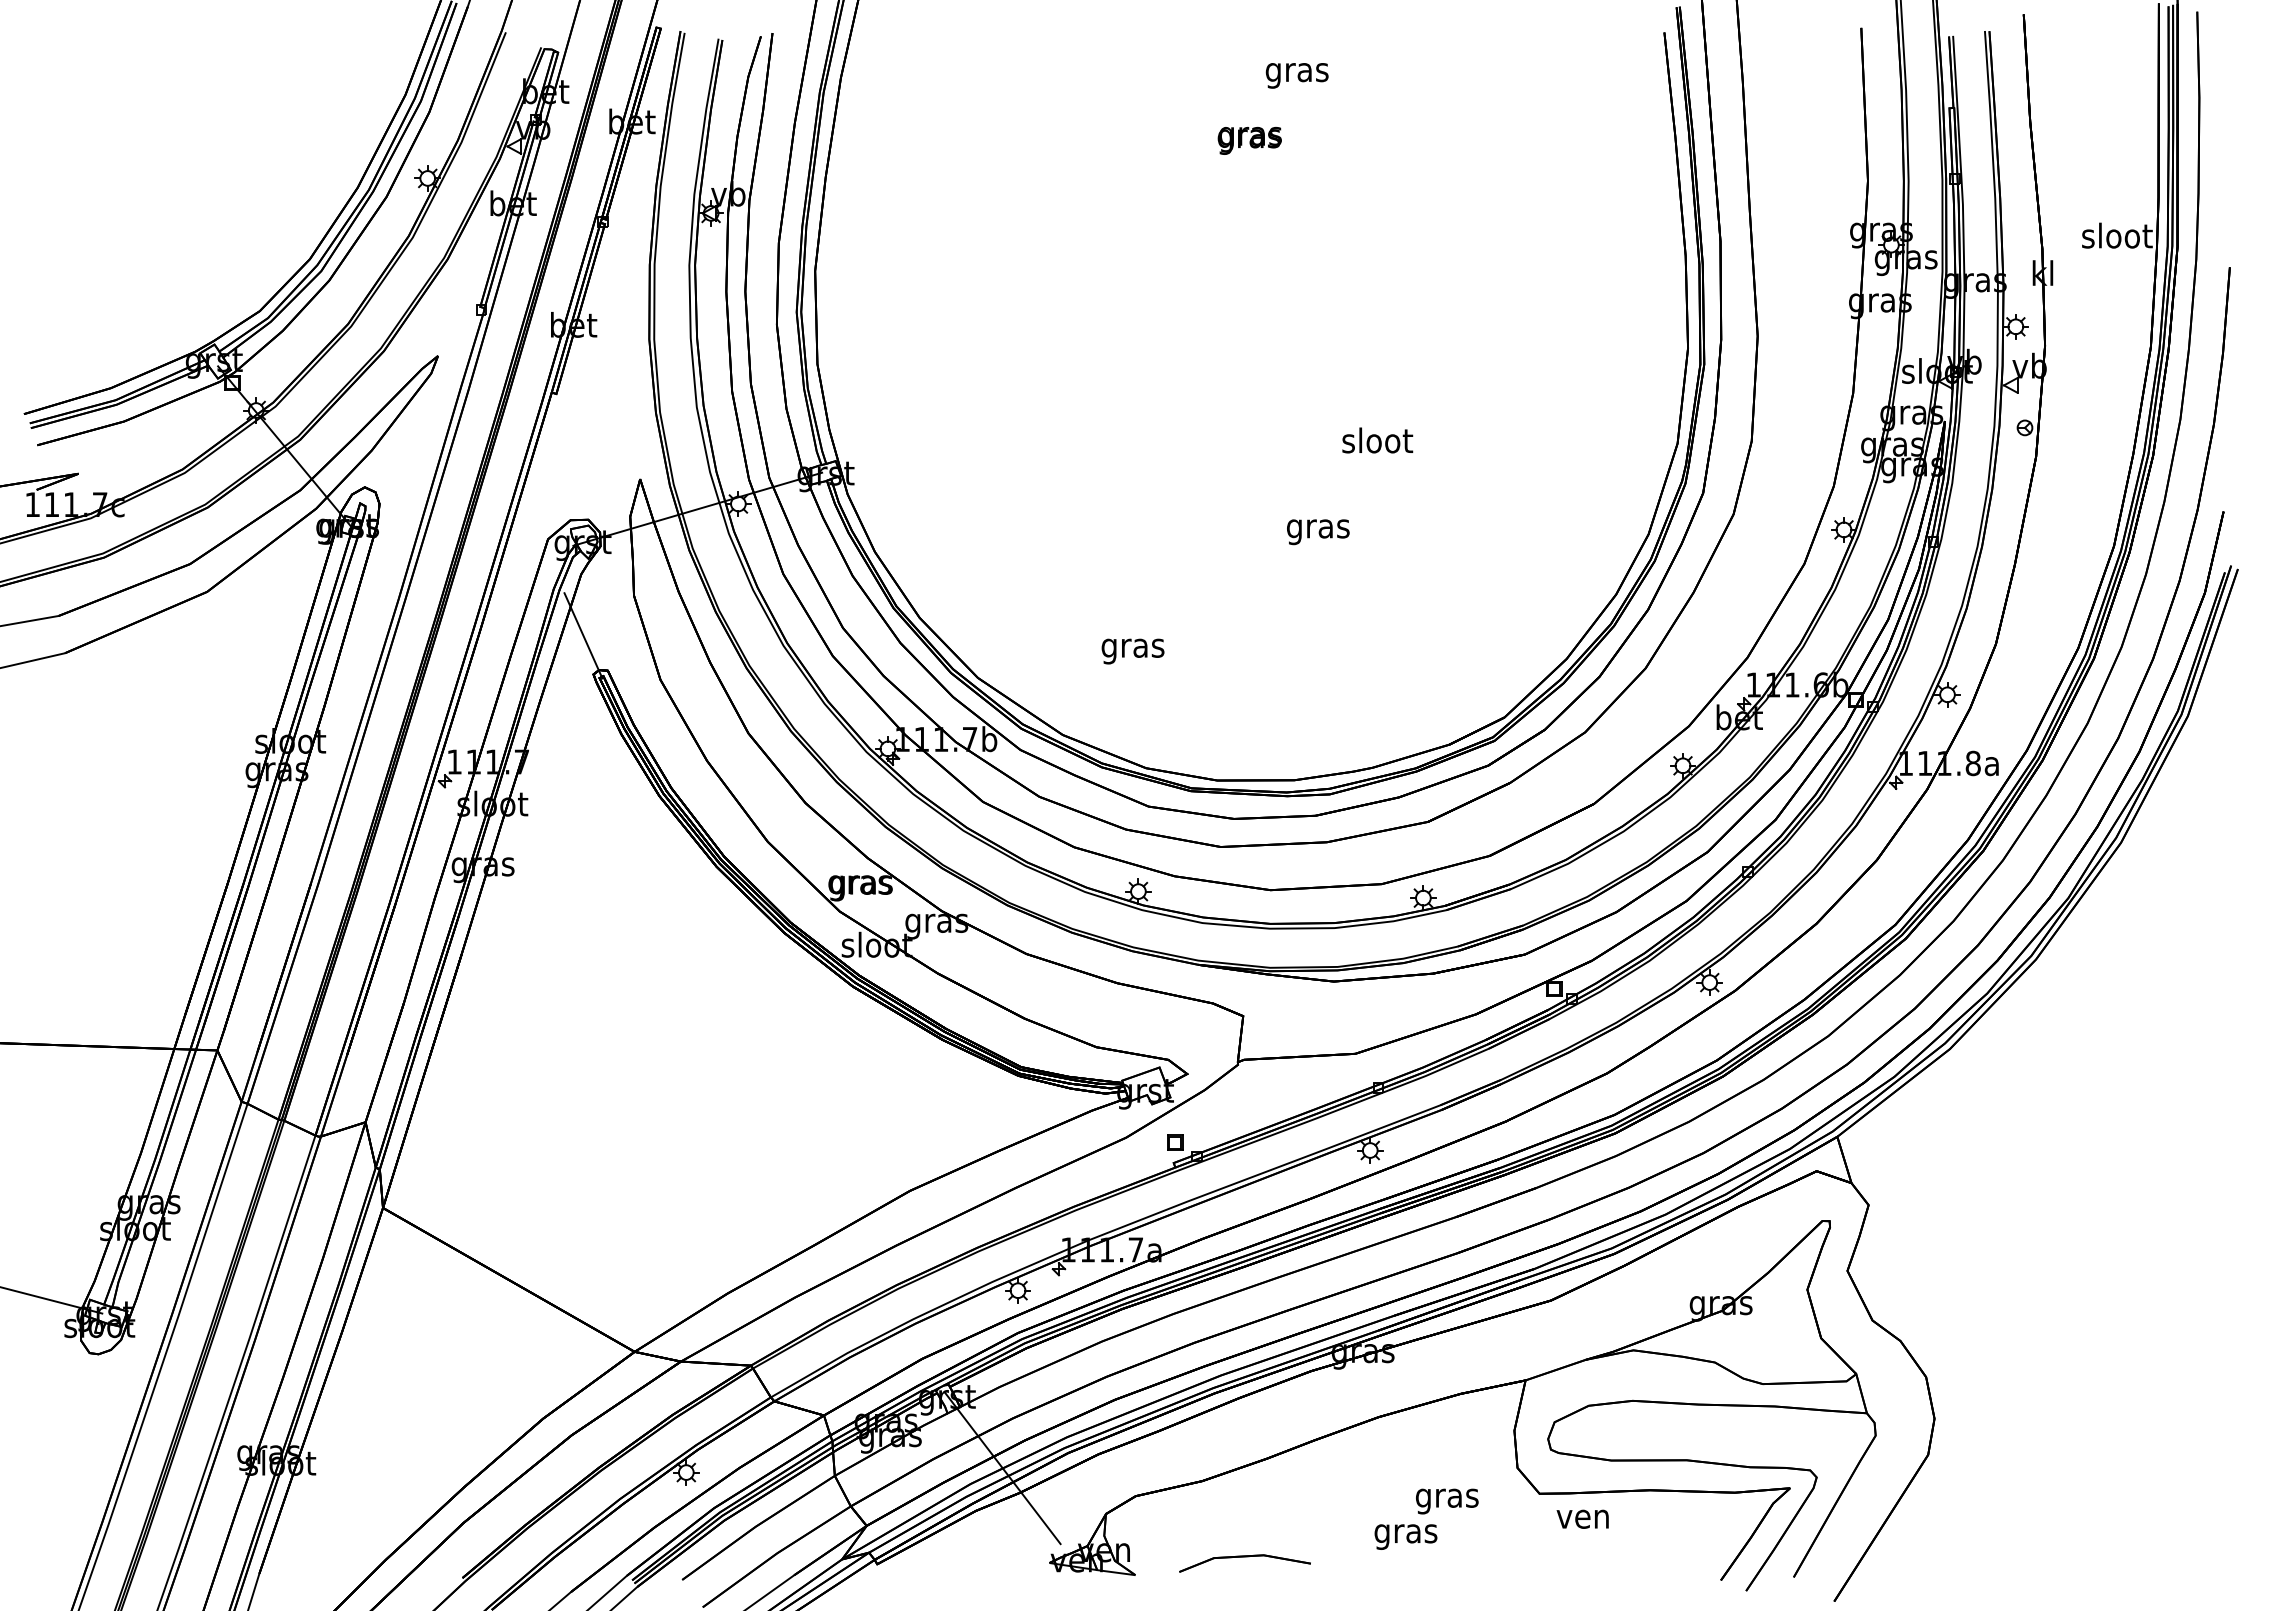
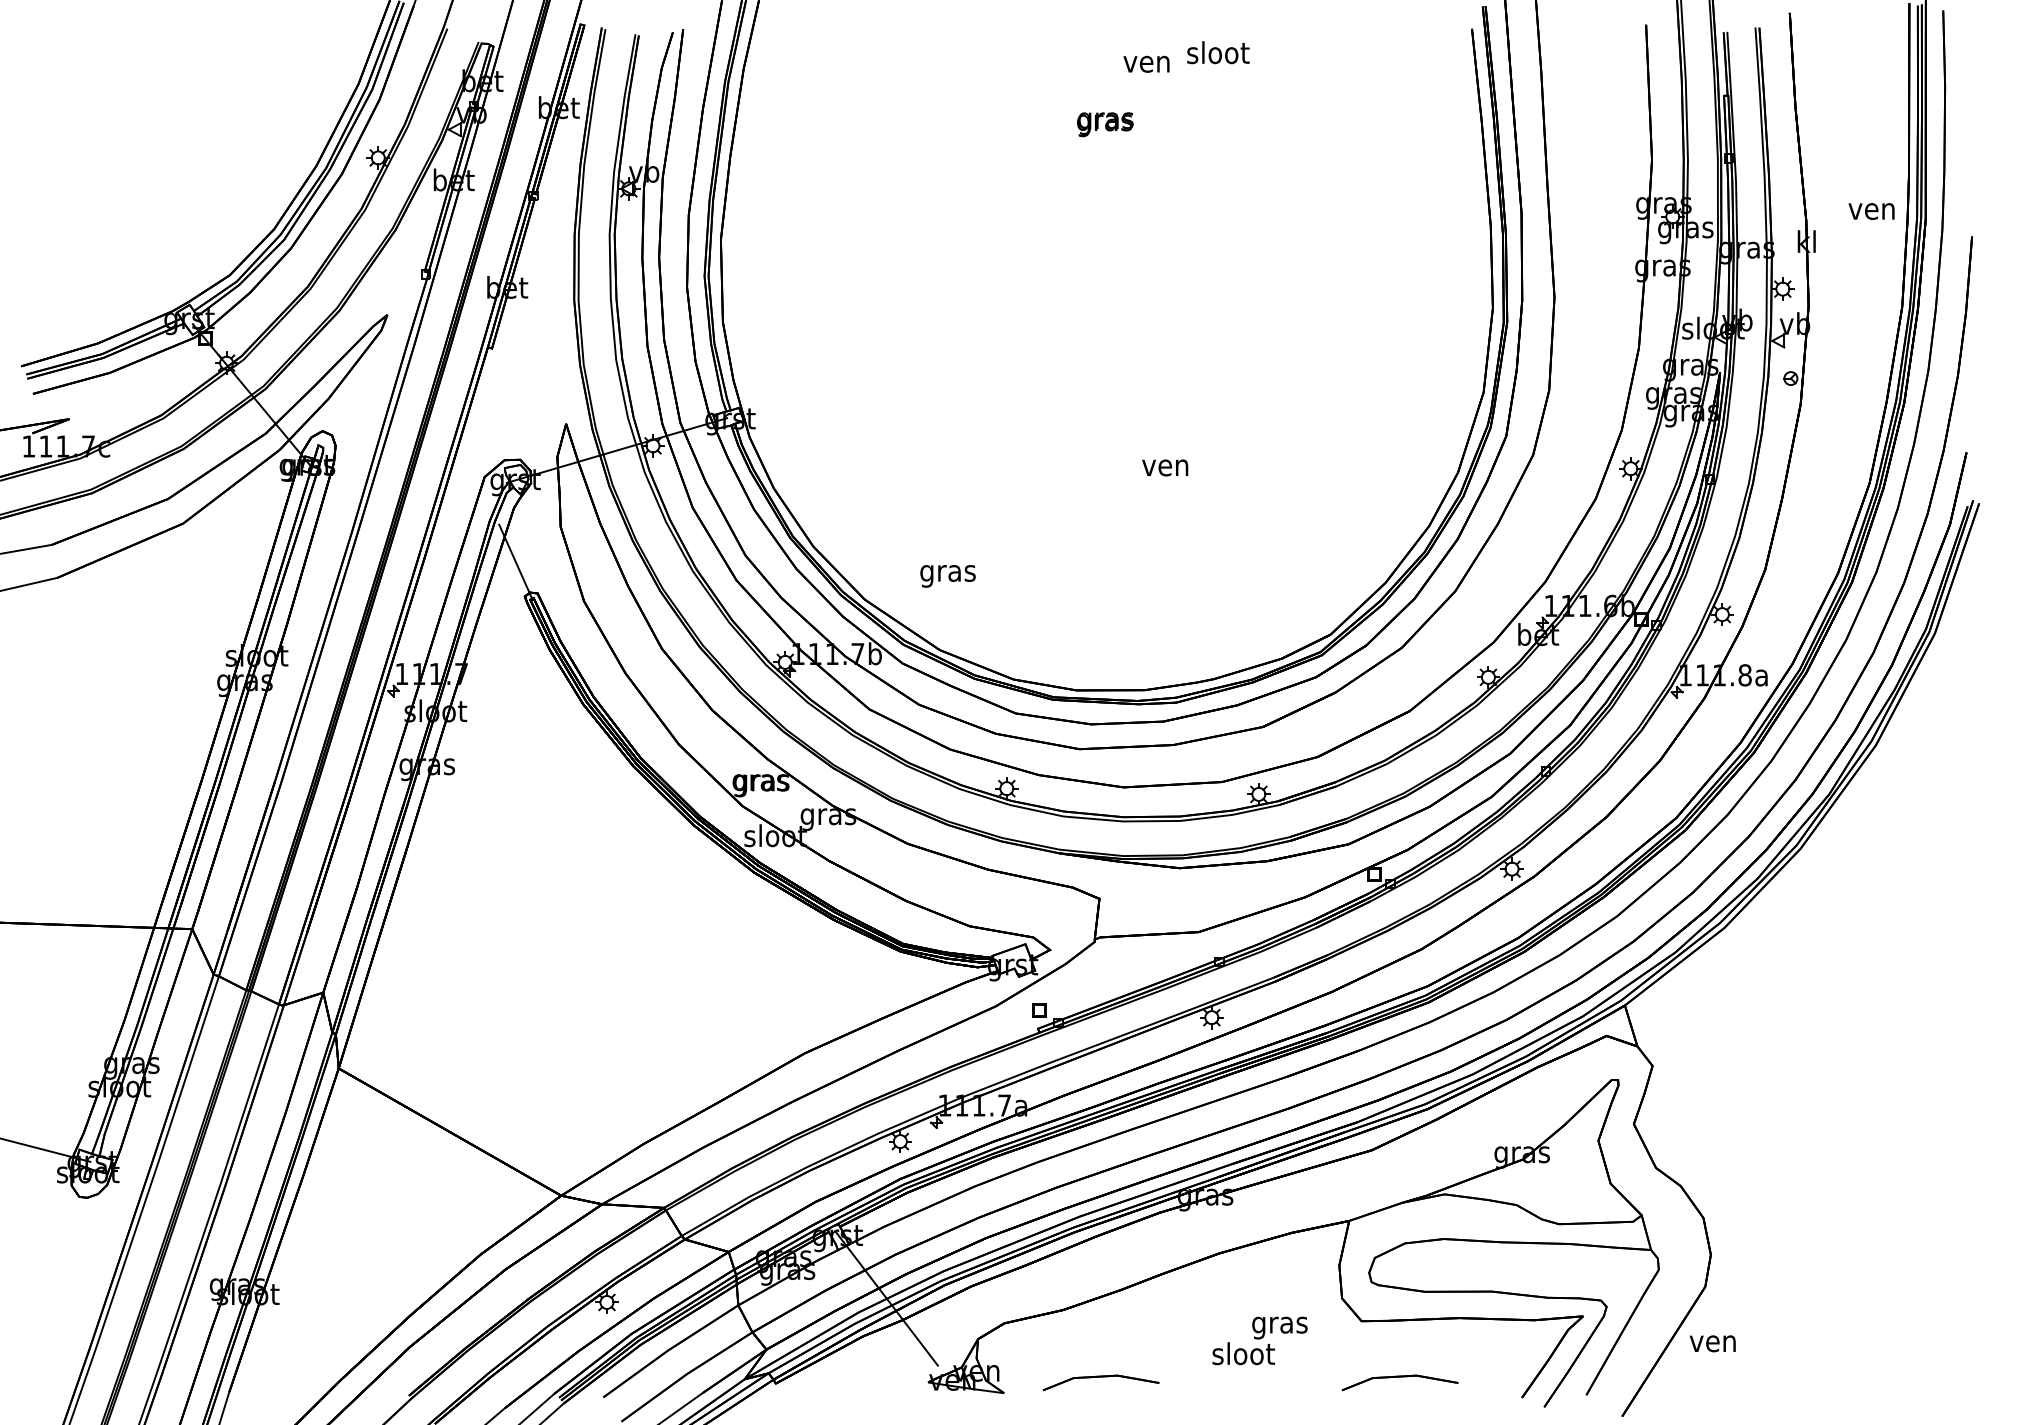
text: (1296, 75) -> (1146, 66), gras -> ven
text: (2117, 235) -> (1872, 208), sloot -> ven
text: (1377, 440) -> (1218, 52), moved
text: (1317, 531) -> (1165, 470), gras -> ven
text: (1132, 651) -> (947, 576), moved
text: (1582, 1518) -> (1712, 1343), moved
text: (1406, 1533) -> (1243, 1356), gras -> sloot
part: (1582, 1563) -> (1399, 1382), added

